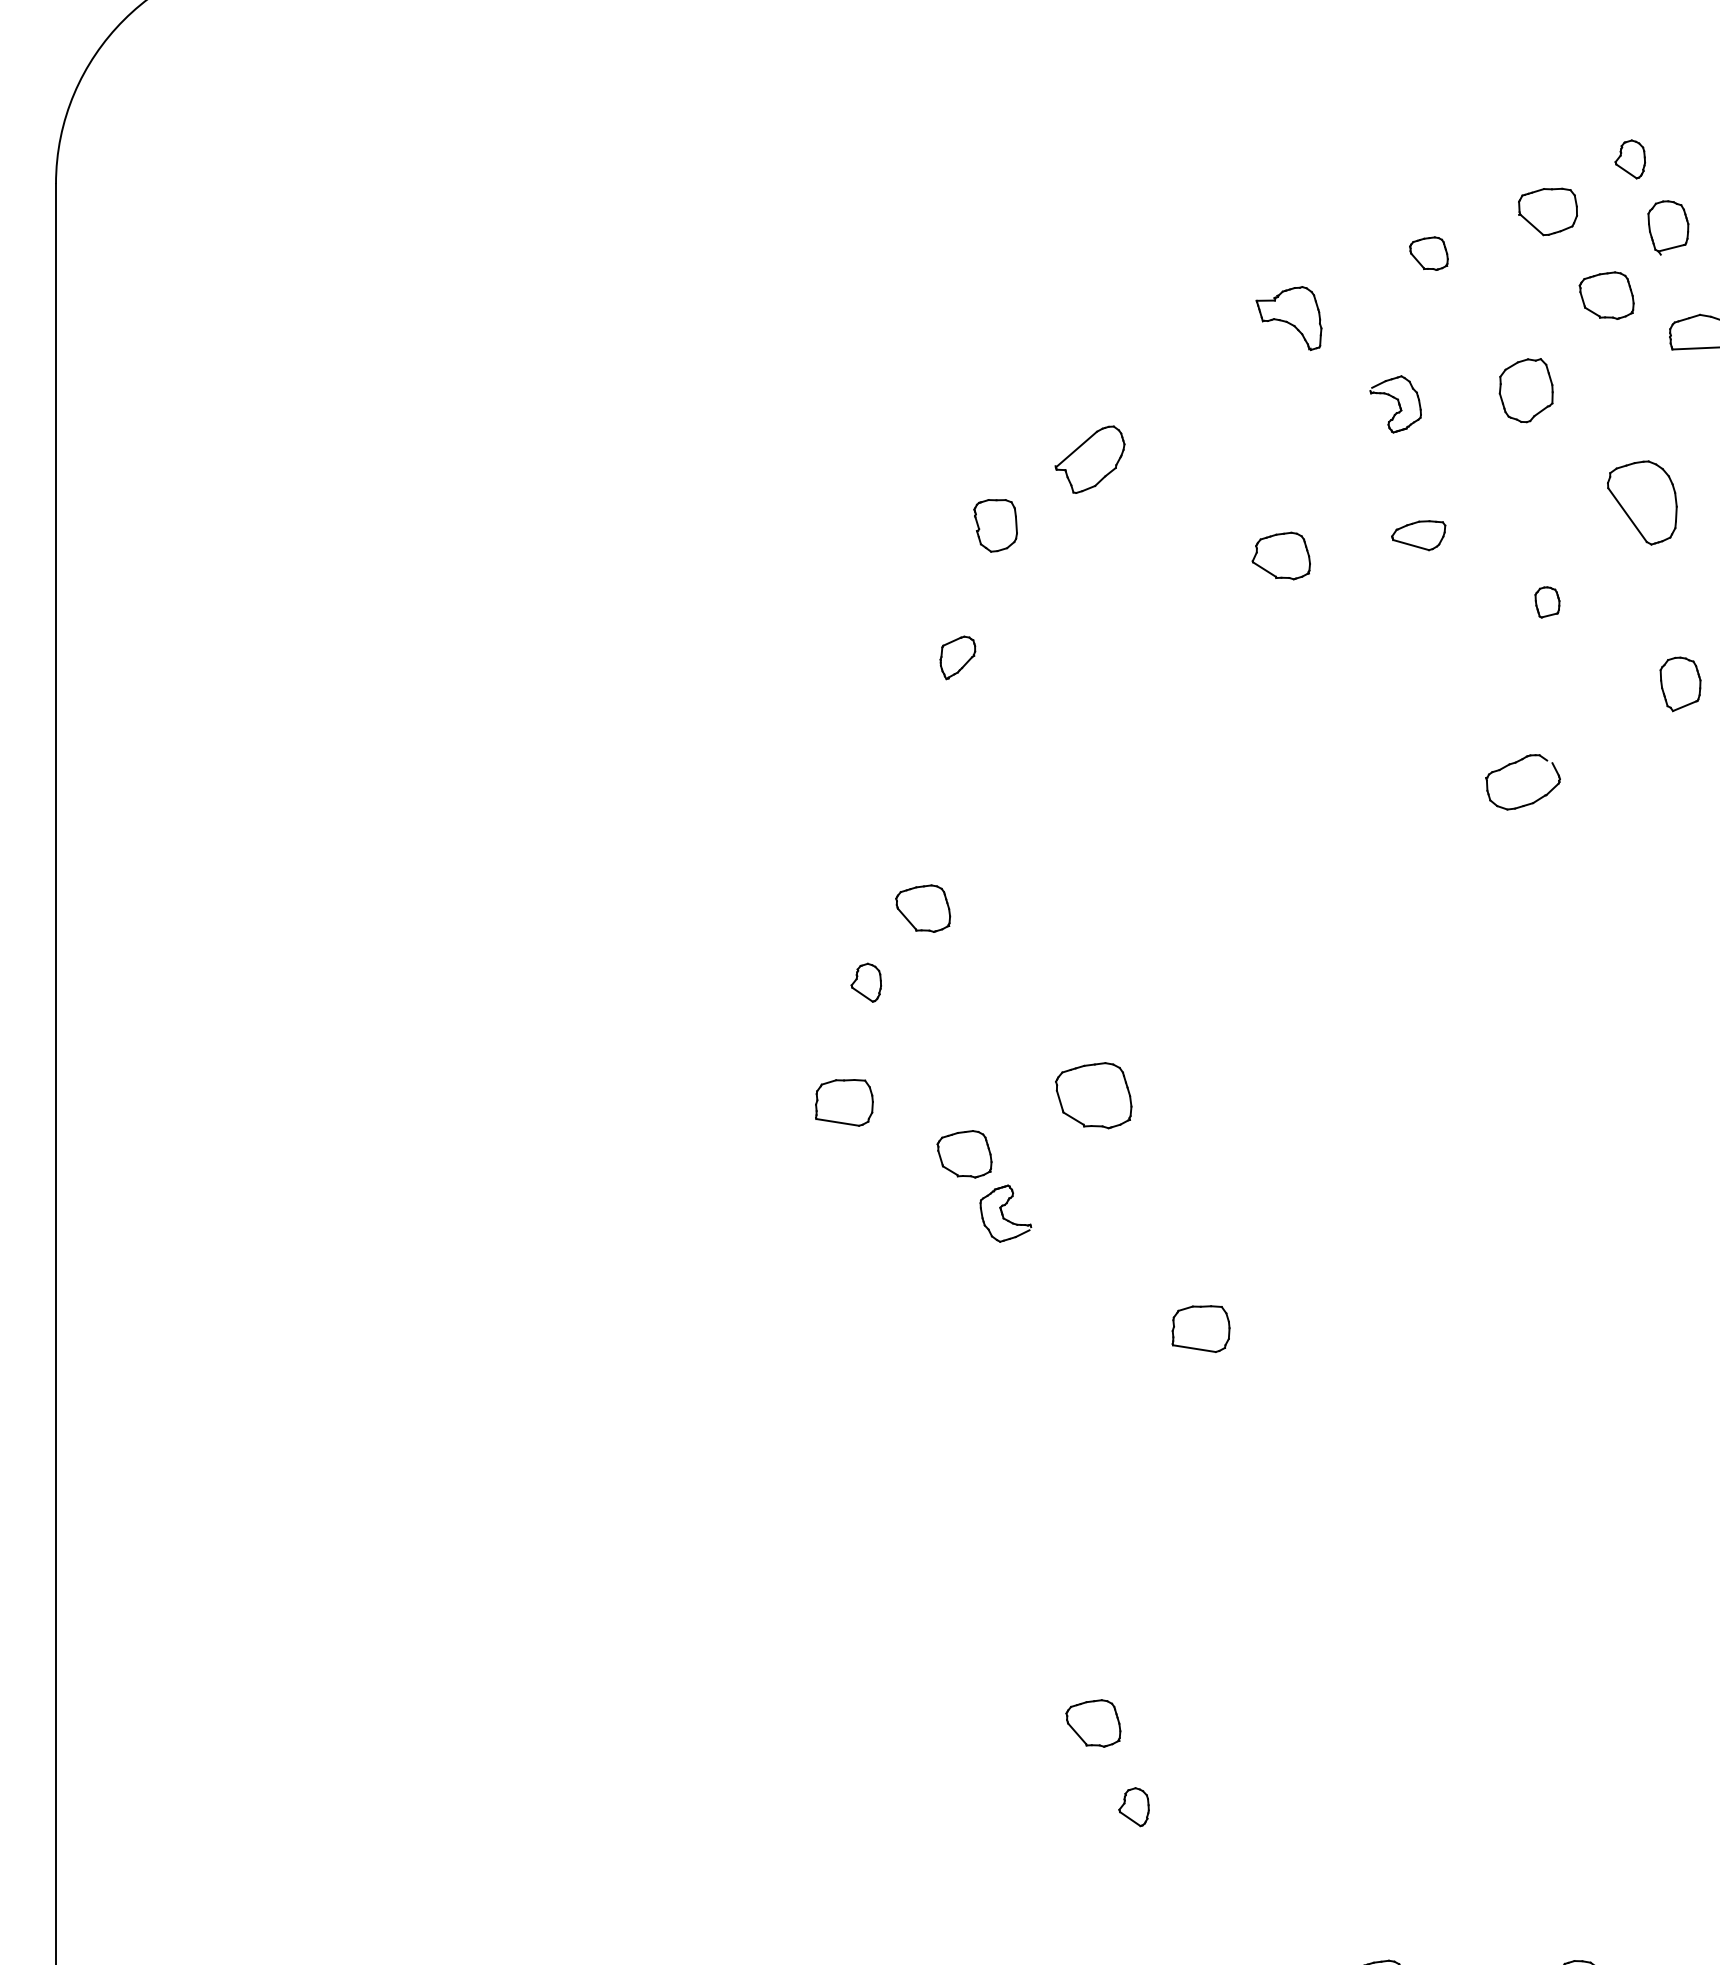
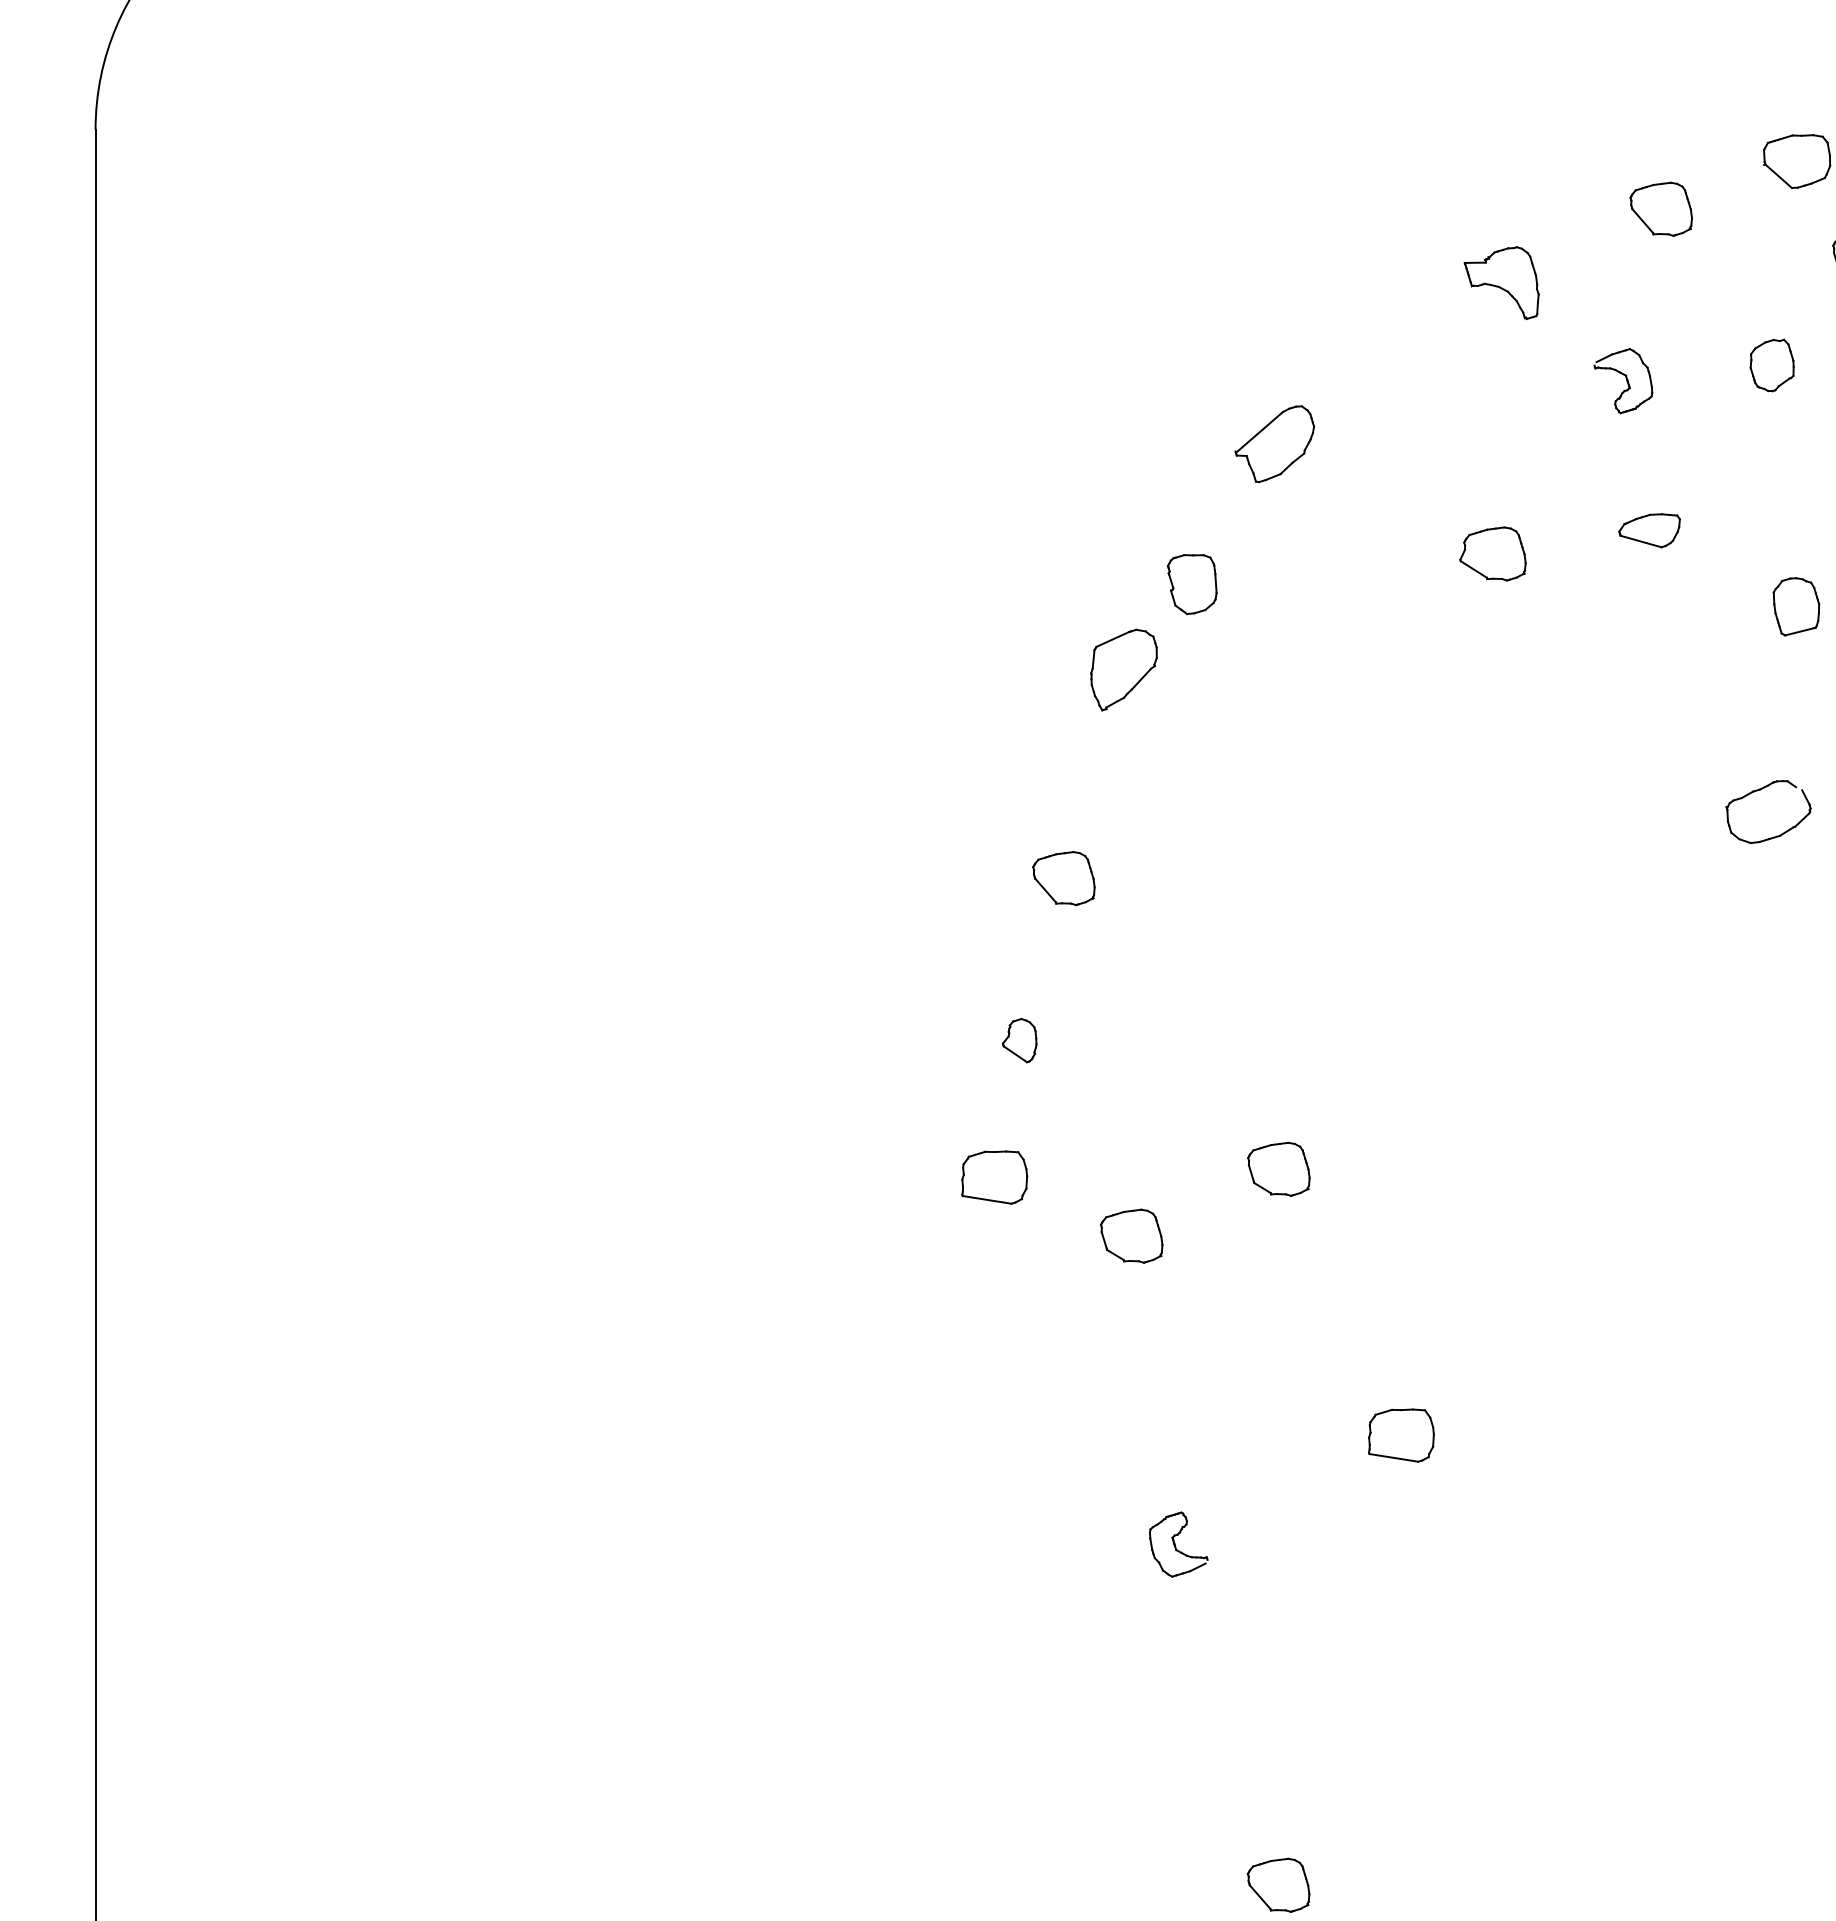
part: (1428, 253) -> (1660, 208), size x1.43
part: (1525, 390) -> (1771, 365), size x0.71
part: (995, 525) -> (1192, 584), moved
part: (1547, 602) -> (1796, 606), size x1.67
part: (957, 657) -> (1123, 669), size x1.67
part: (923, 908) -> (1064, 878), moved
part: (1093, 1095) -> (1278, 1169), size x0.71
part: (1005, 1213) -> (1178, 1544), moved

